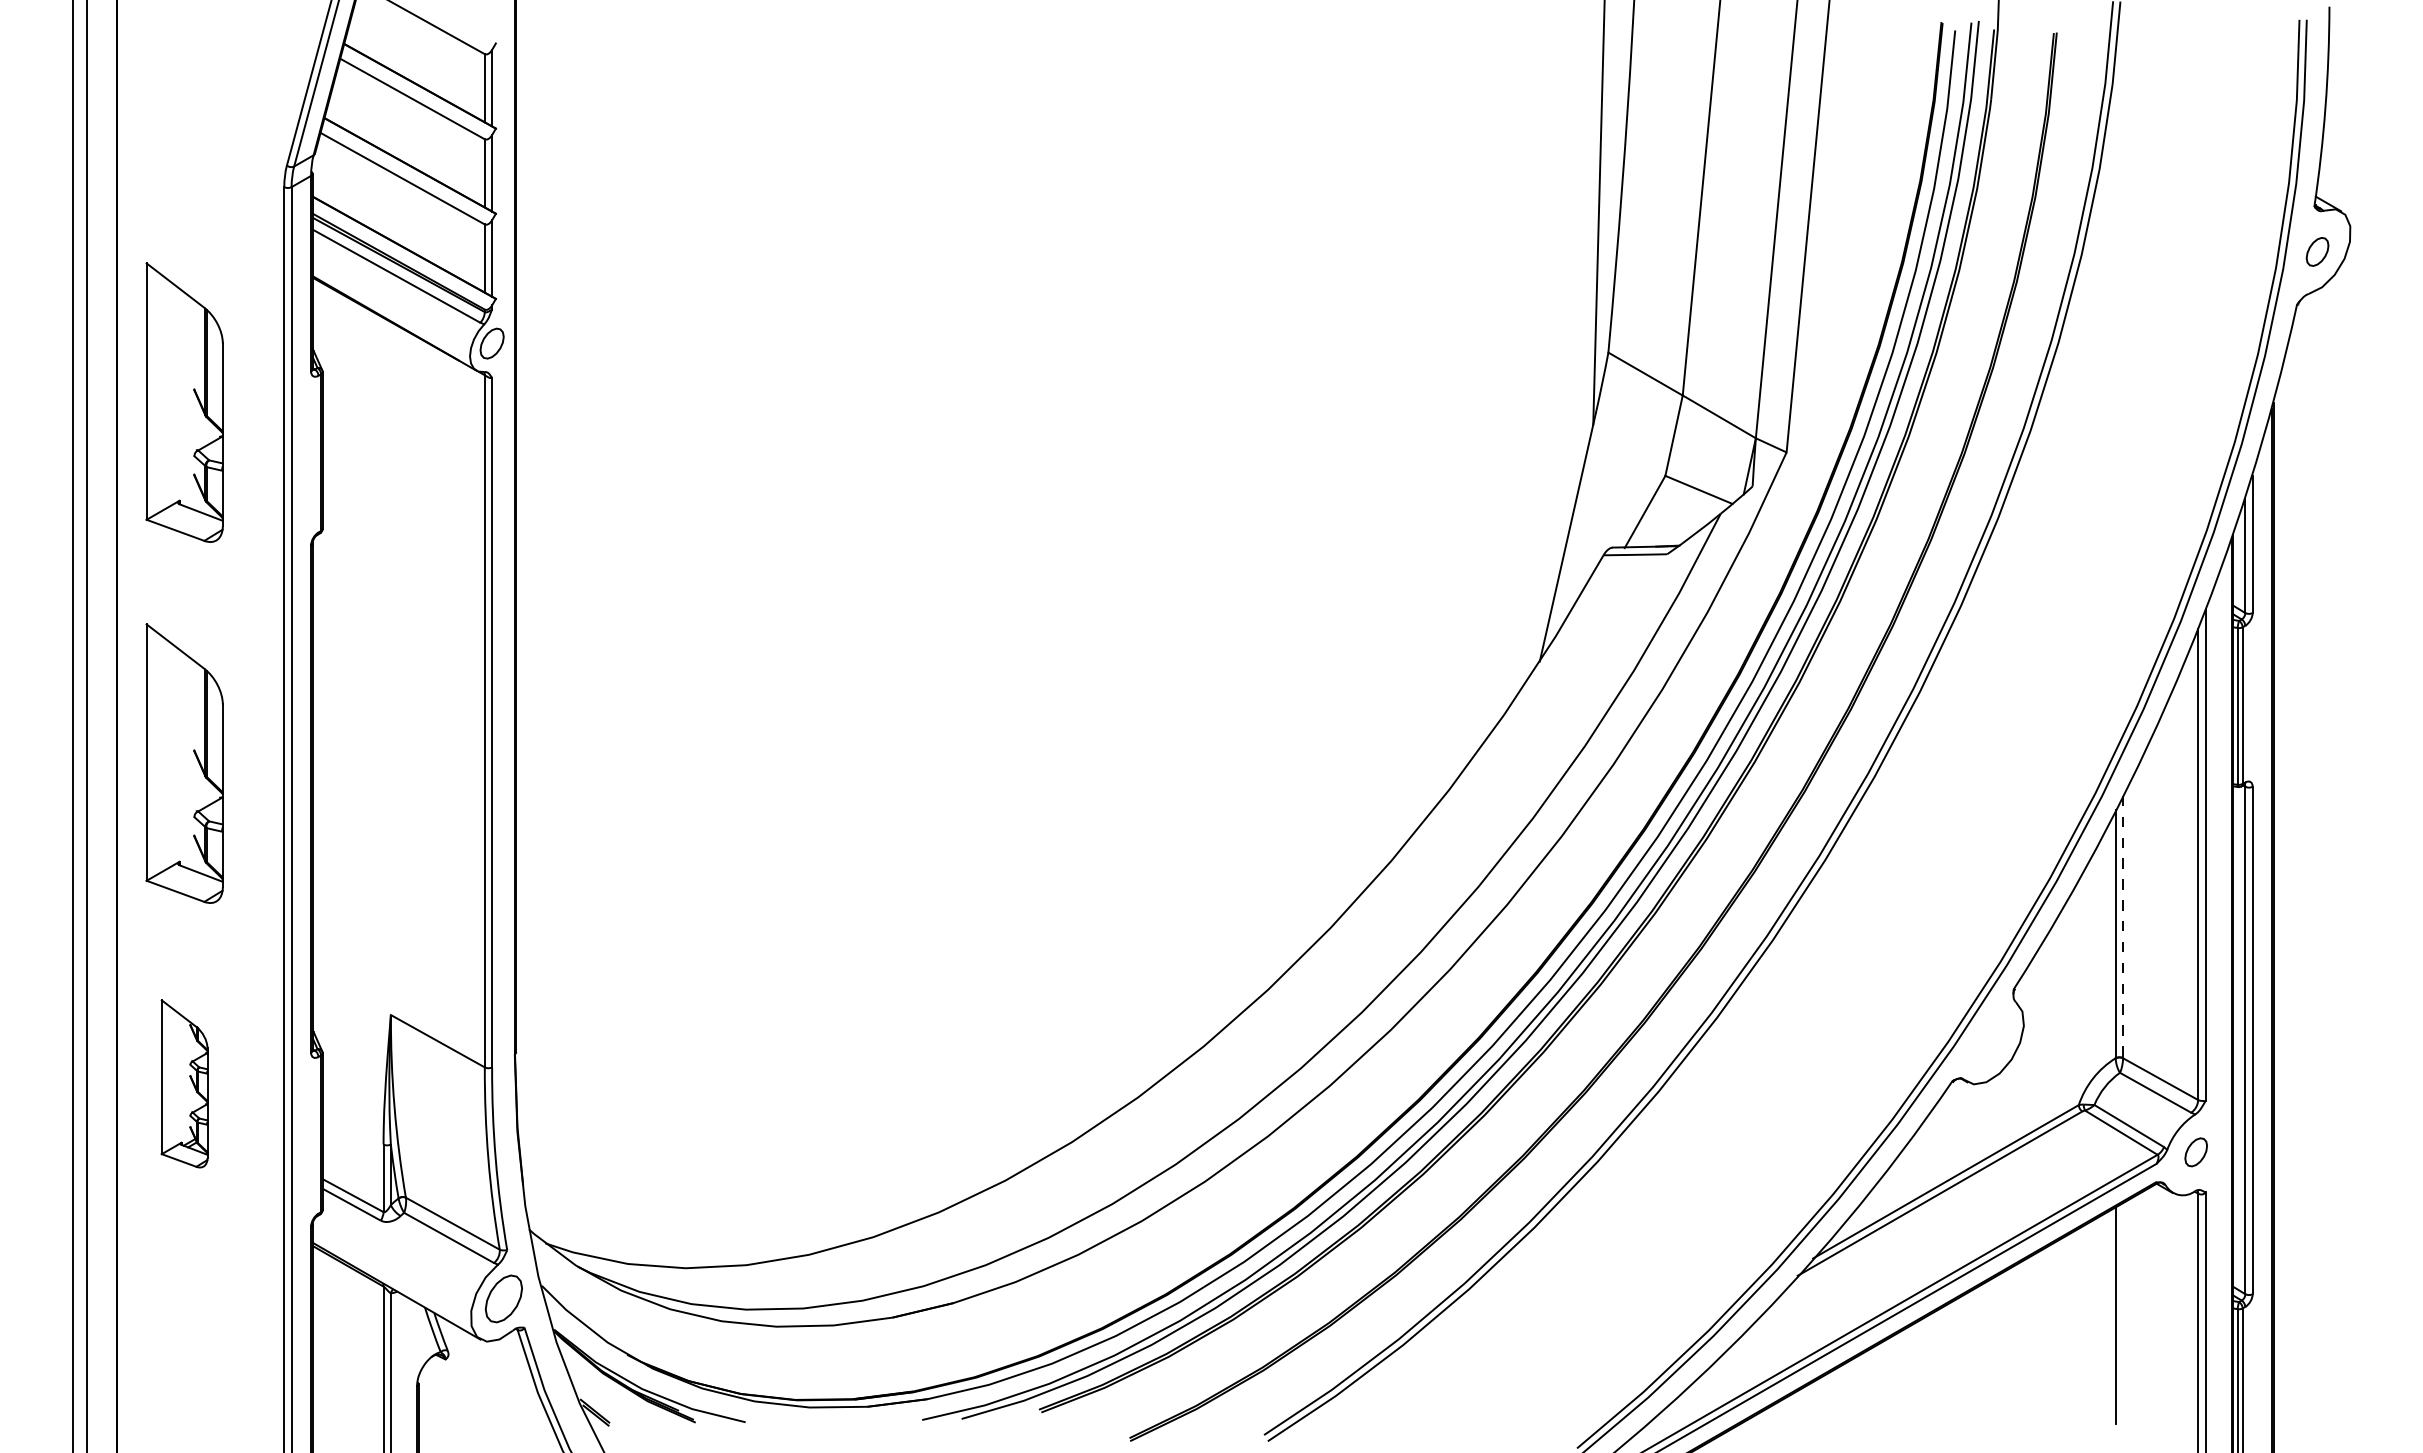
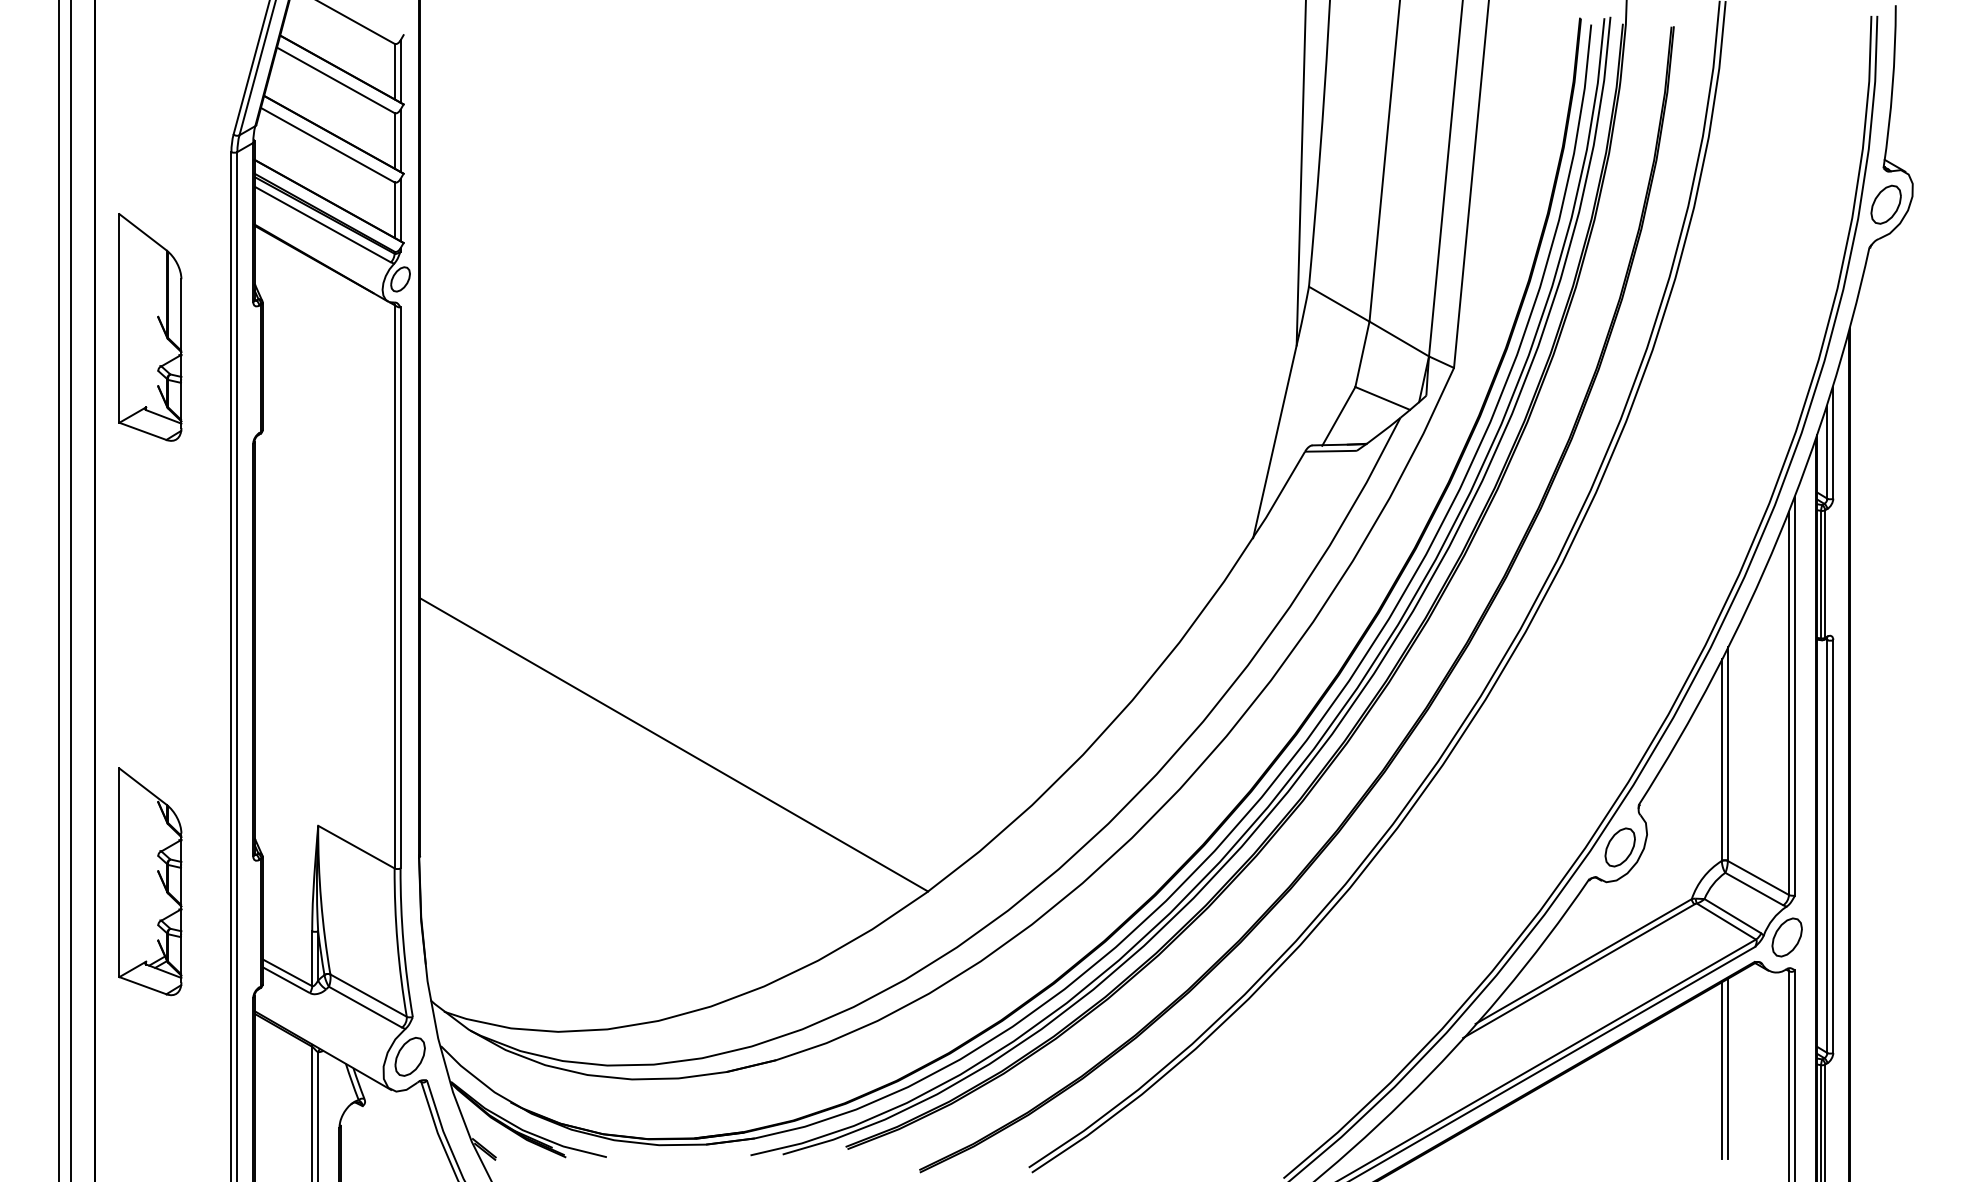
part: (2317, 251) -> (1886, 204), size x1.67
part: (184, 763) -> (150, 621), removed
line: (828, 915) -> (674, 744), added
line: (2123, 927) -> (1728, 754), dashed -> solid
part: (1990, 1041) -> (1619, 847), added
part: (184, 1083) -> (150, 881), size x1.67
part: (2196, 1152) -> (1787, 937), size x1.67
line: (2123, 1313) -> (1728, 1068), added

